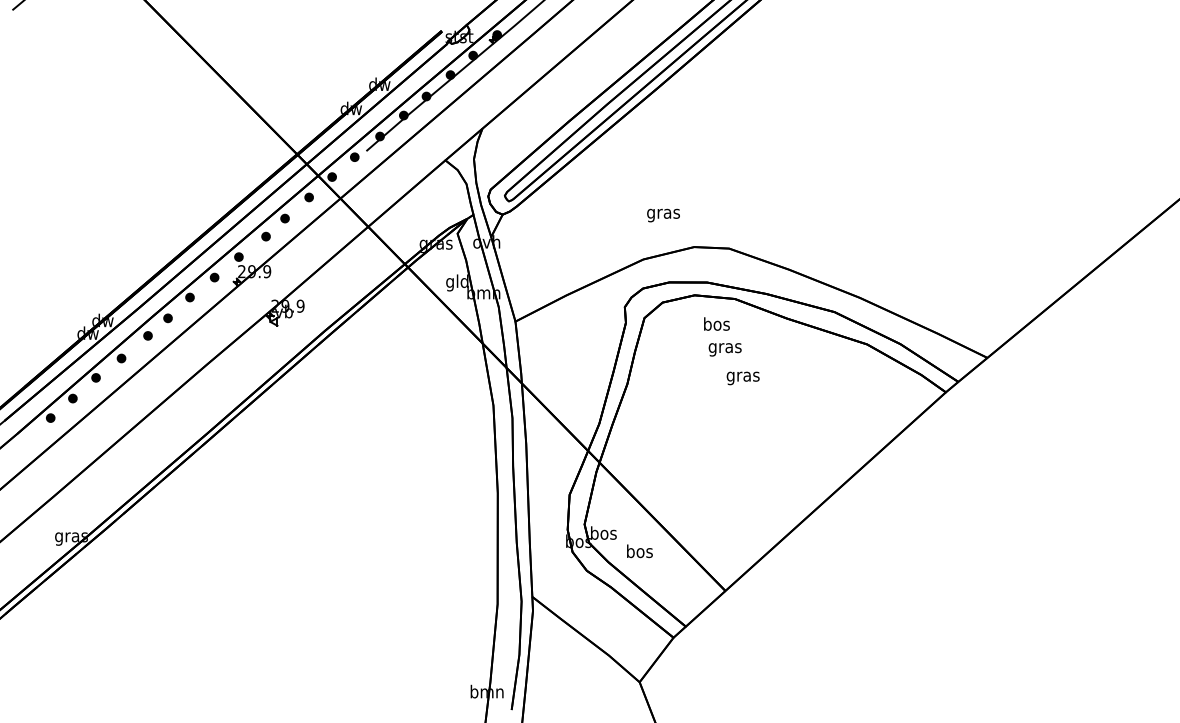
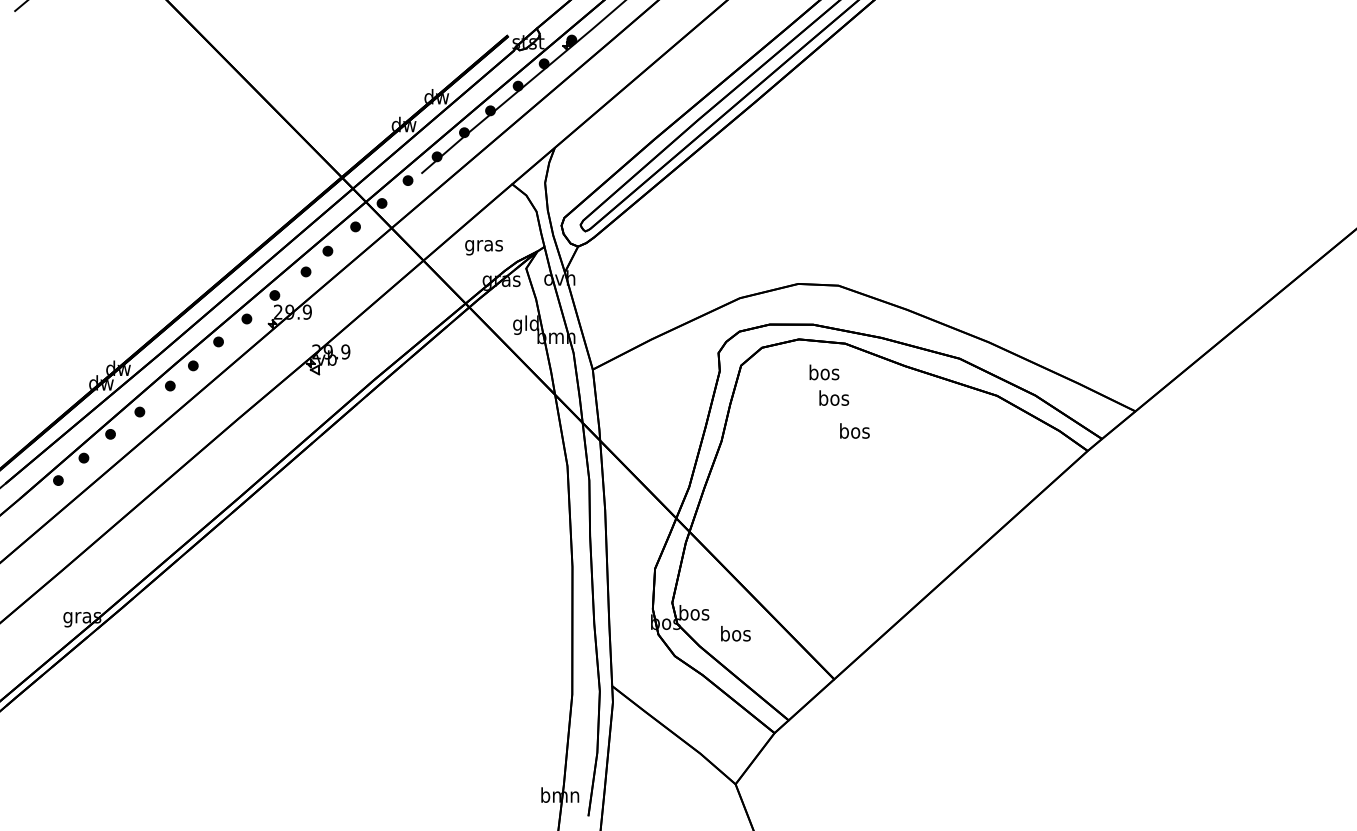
text: (663, 215) -> (483, 247), moved
text: (724, 347) -> (833, 399), gras -> bos
text: (743, 376) -> (854, 432), gras -> bos

